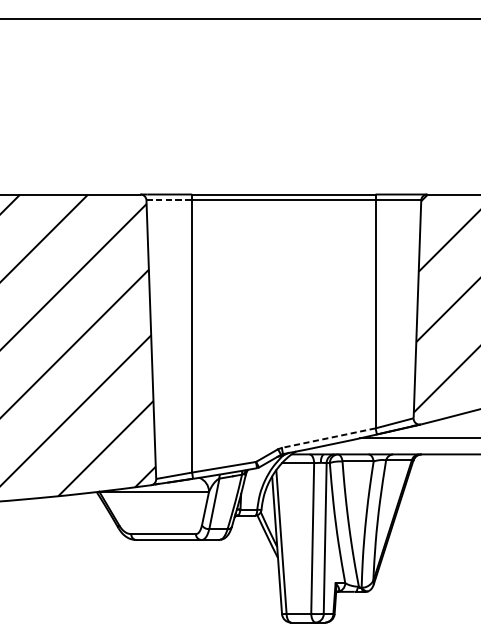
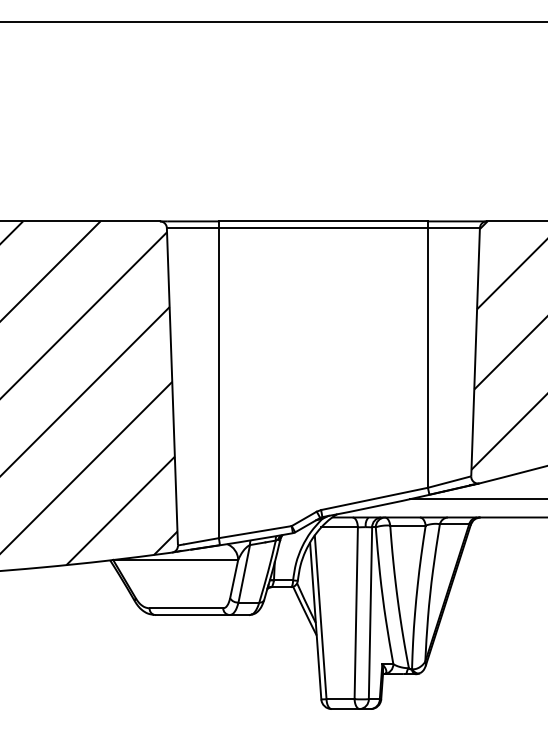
line: (169, 200) -> (193, 228), dashed -> solid
line: (328, 437) -> (374, 498), dashed -> solid

